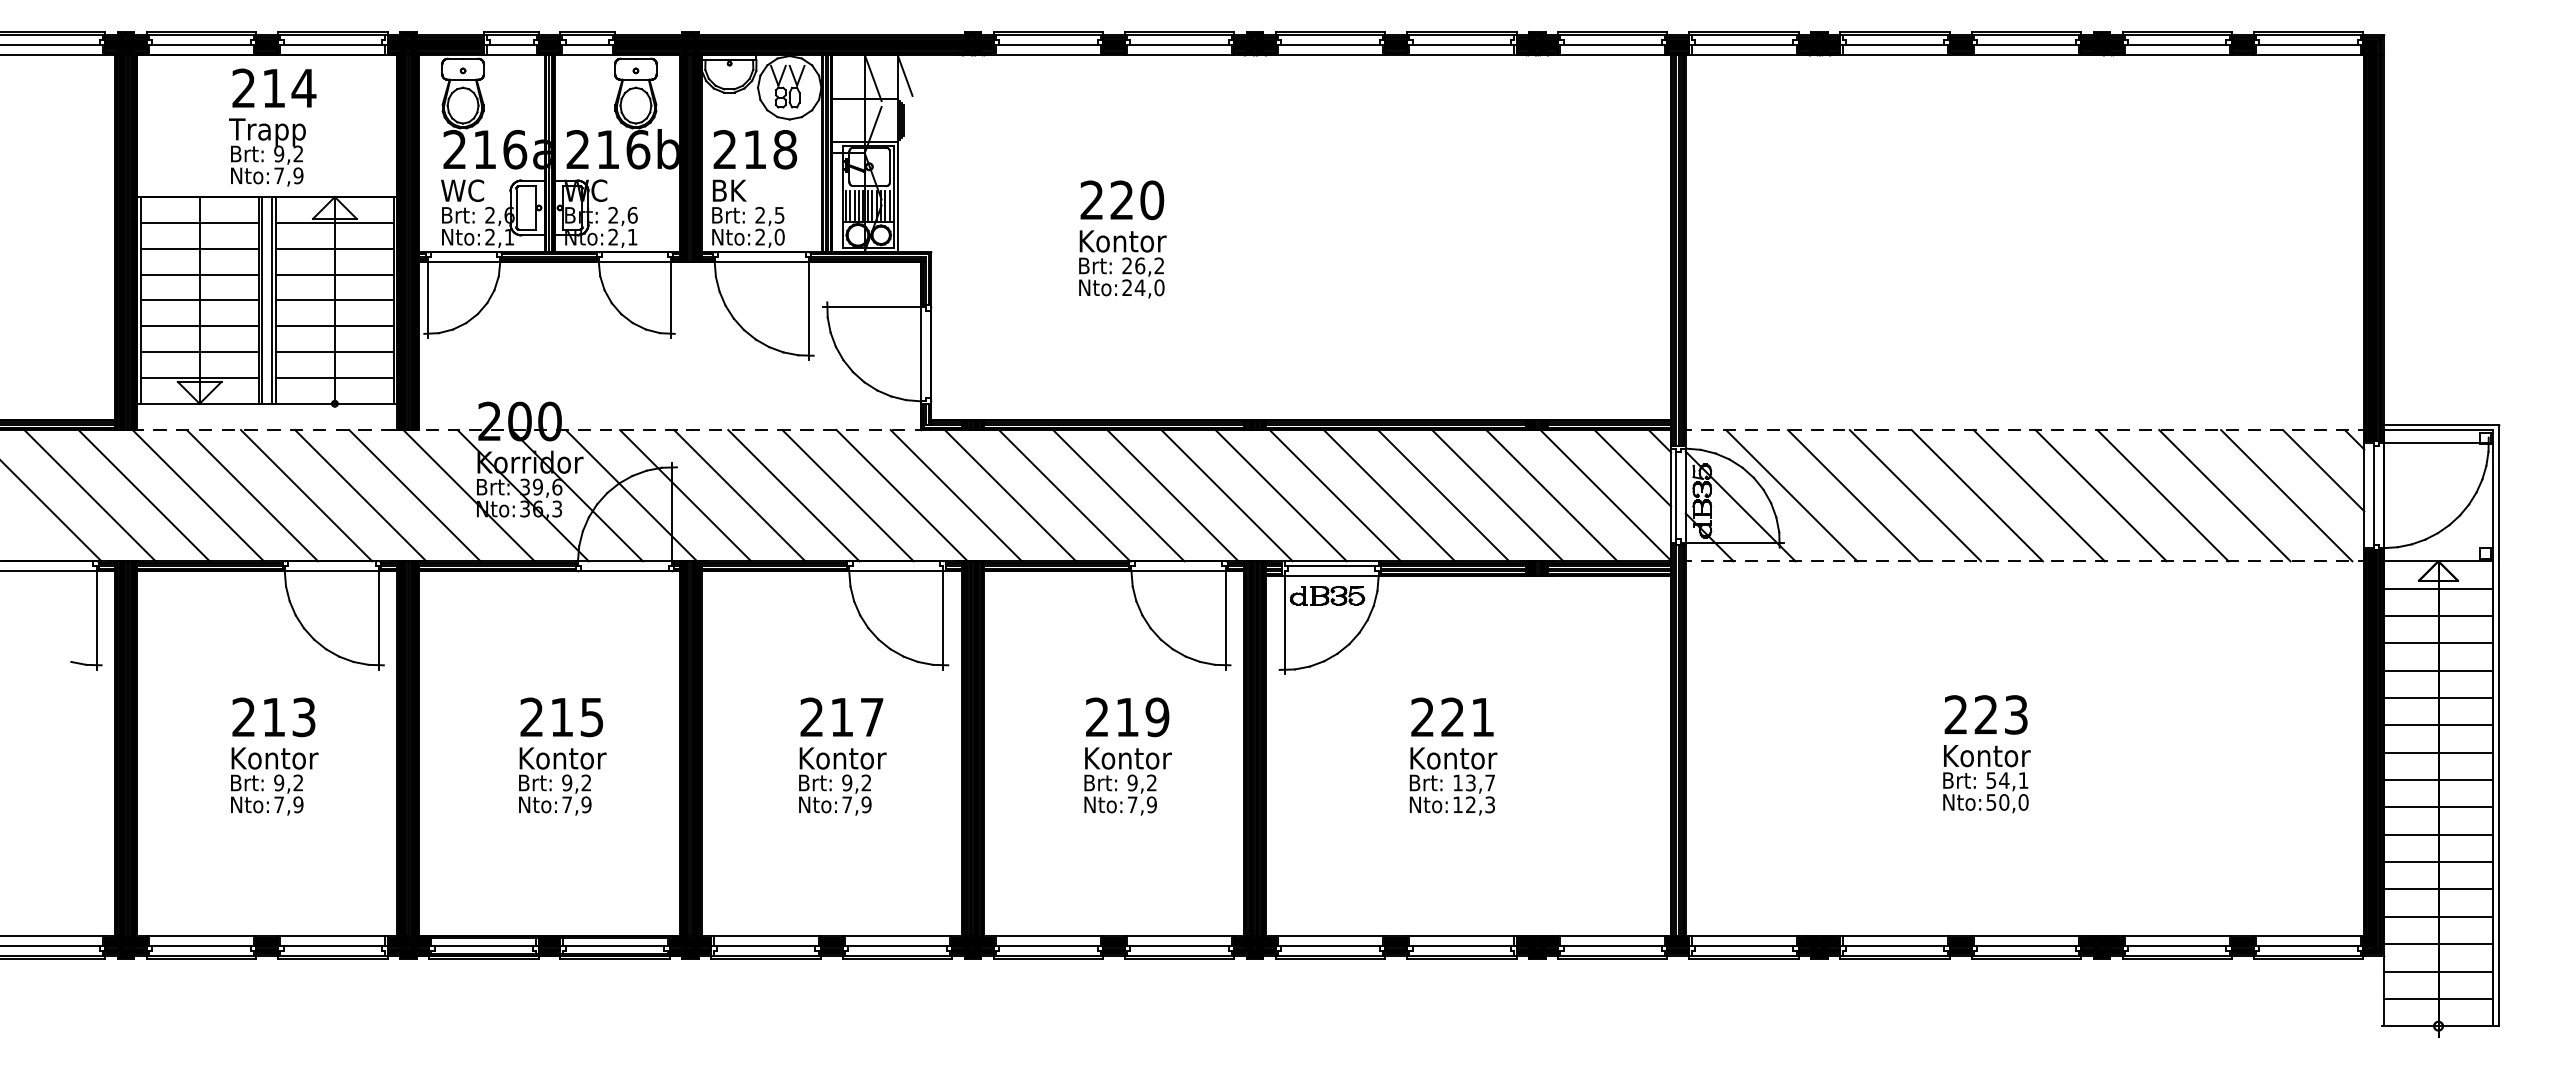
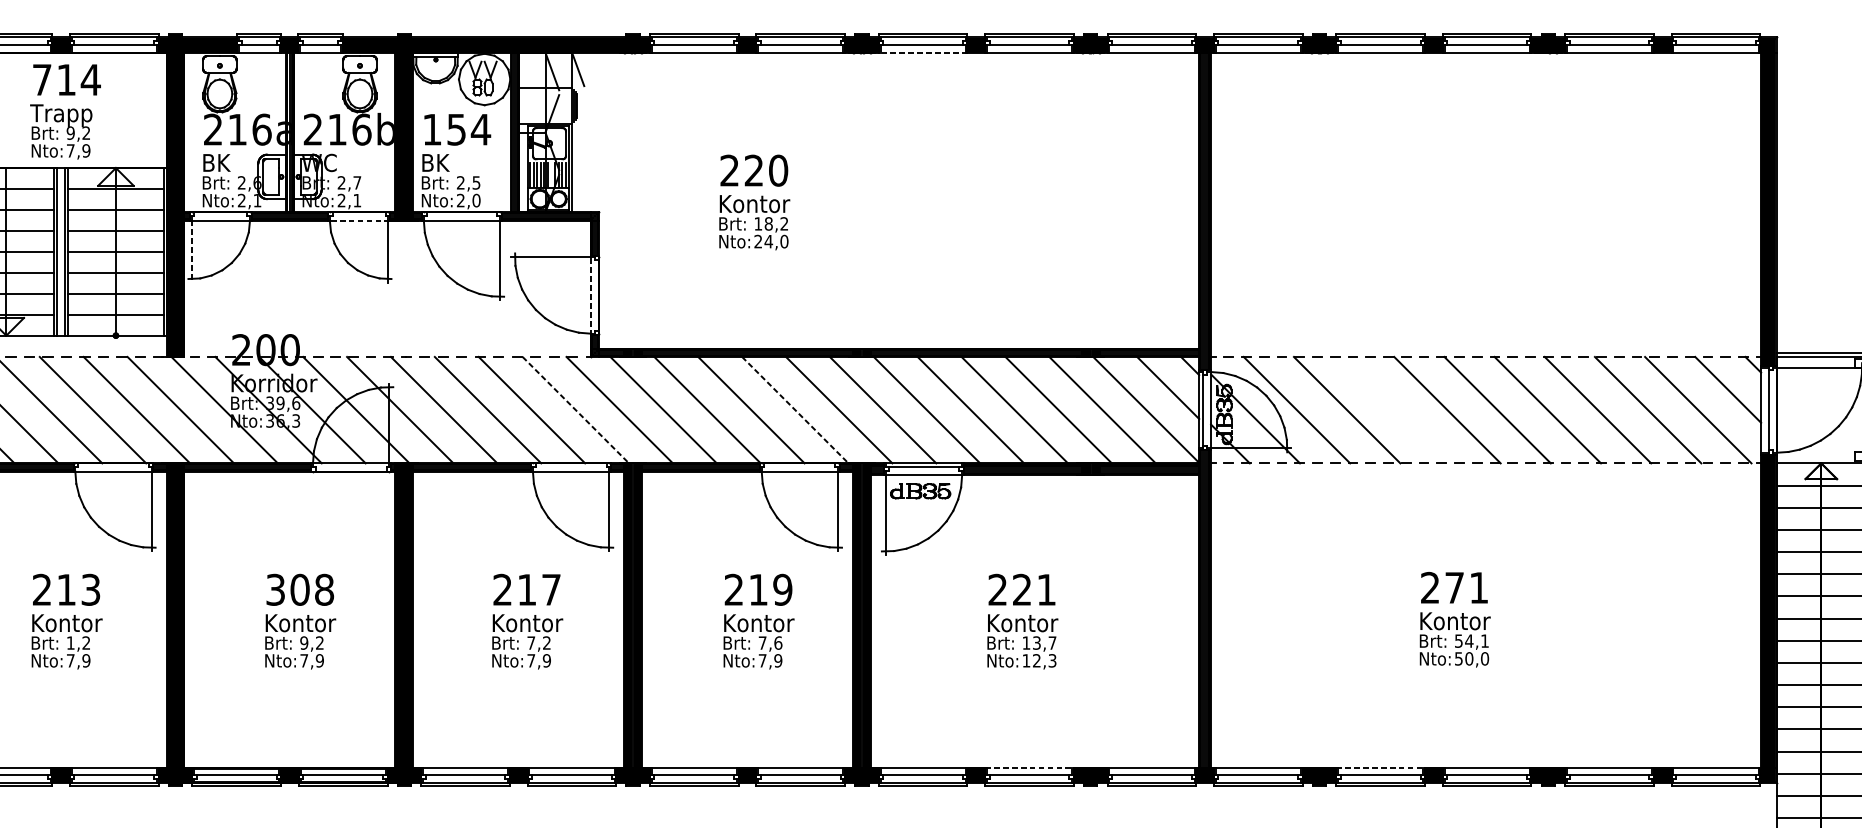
line: (1330, 54) -> (923, 52), solid -> dashed
text: (243, 87) -> (41, 79), 214 -> 714
text: (755, 149) -> (456, 129), 218 -> 154
text: (462, 190) -> (219, 162), WC -> BK
line: (872, 205) -> (551, 174), removed
text: (632, 214) -> (357, 182), 2,6 -> 2,7
line: (634, 261) -> (358, 220), solid -> dashed
text: (1133, 265) -> (763, 223), 26,2 -> 18,2
line: (428, 300) -> (191, 251), solid -> dashed
line: (921, 353) -> (591, 294), solid -> dashed
line: (902, 495) -> (576, 410), solid -> dashed
line: (1172, 495) -> (794, 410), solid -> dashed
line: (1915, 495) -> (1397, 410), removed
text: (2000, 714) -> (1466, 587), 223 -> 271
text: (561, 717) -> (299, 590), 215 -> 308
text: (279, 782) -> (71, 642), 9,2 -> 1,2
text: (847, 782) -> (531, 642), 9,2 -> 7,2
text: (1142, 782) -> (770, 642), 9,2 -> 7,6
line: (1461, 936) -> (1029, 767), solid -> dashed
line: (1895, 936) -> (1381, 767), solid -> dashed

